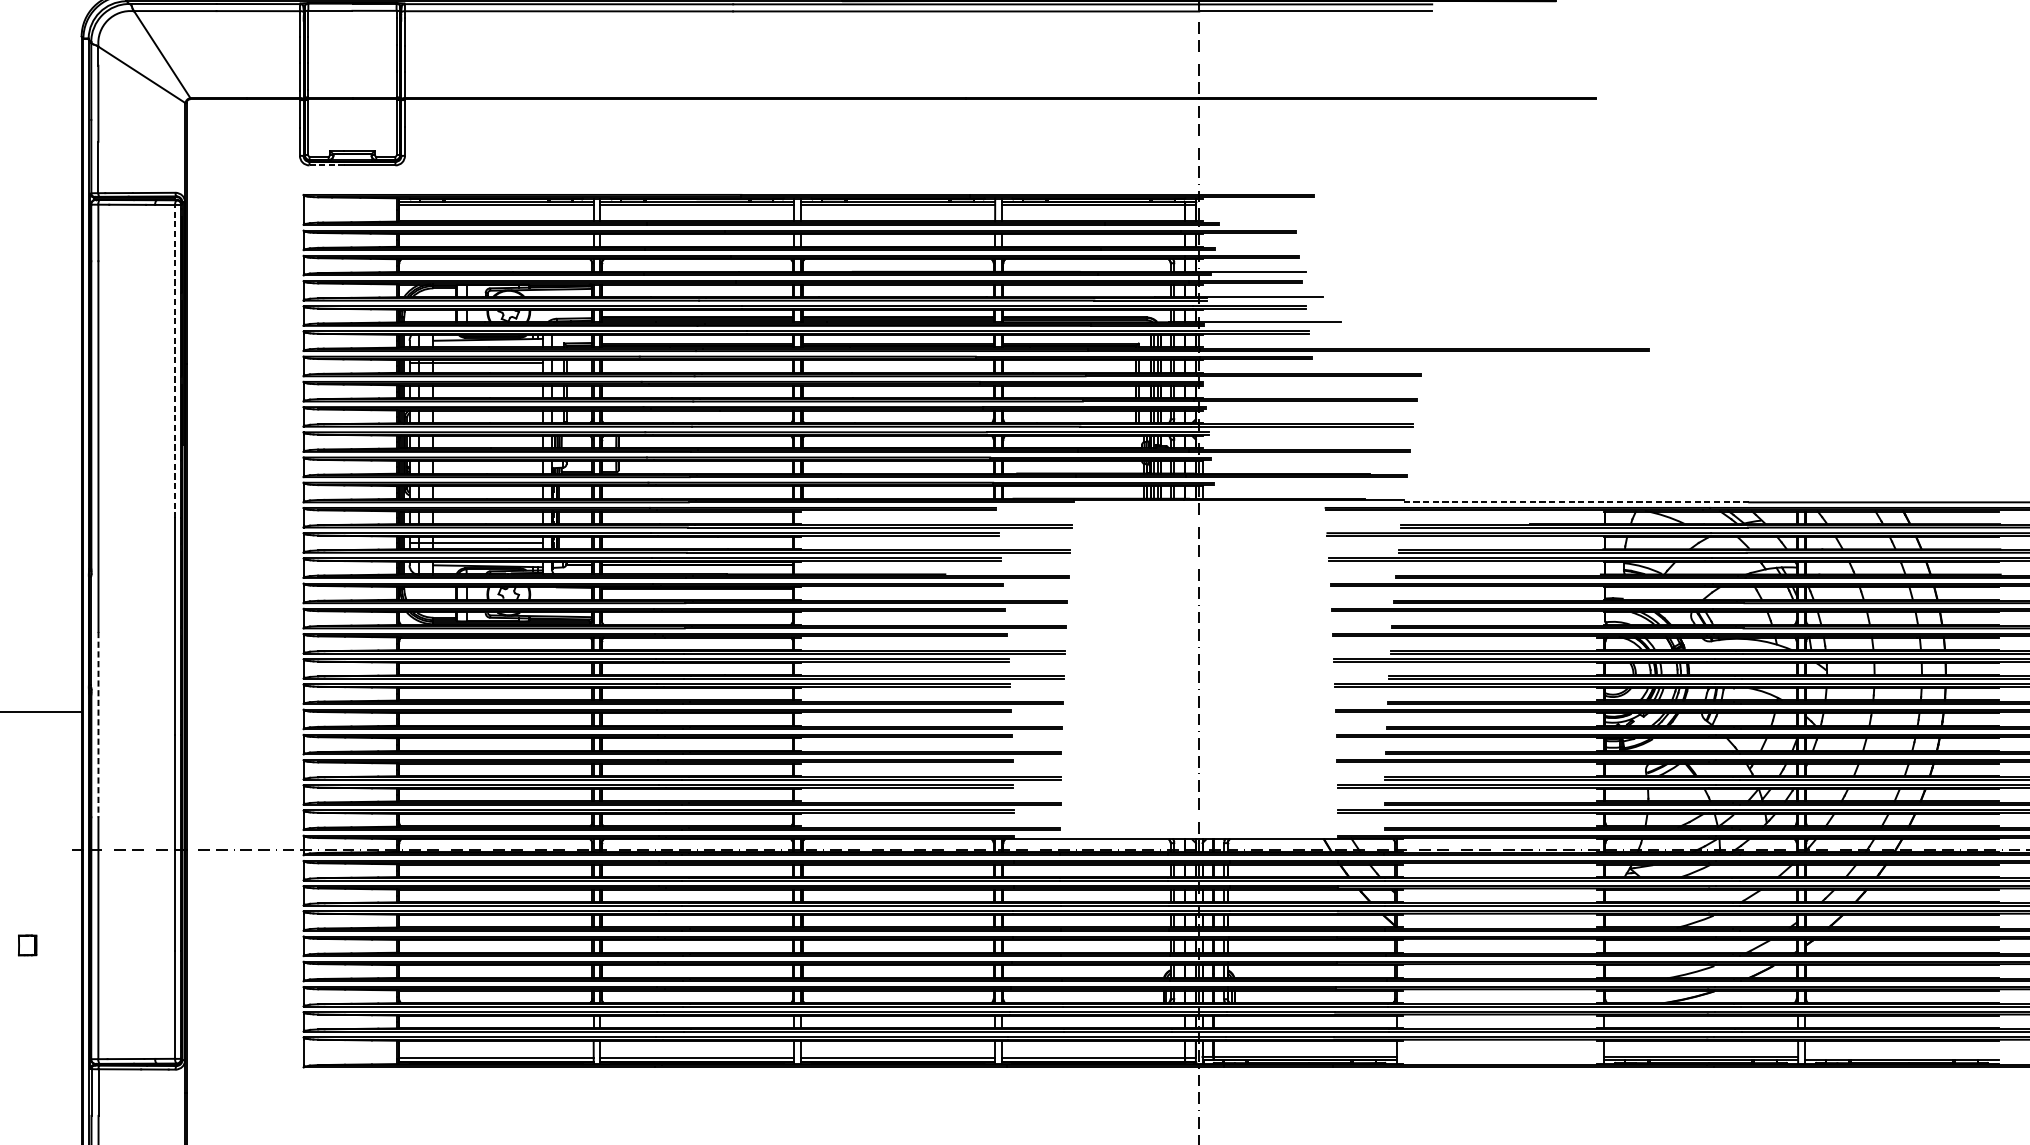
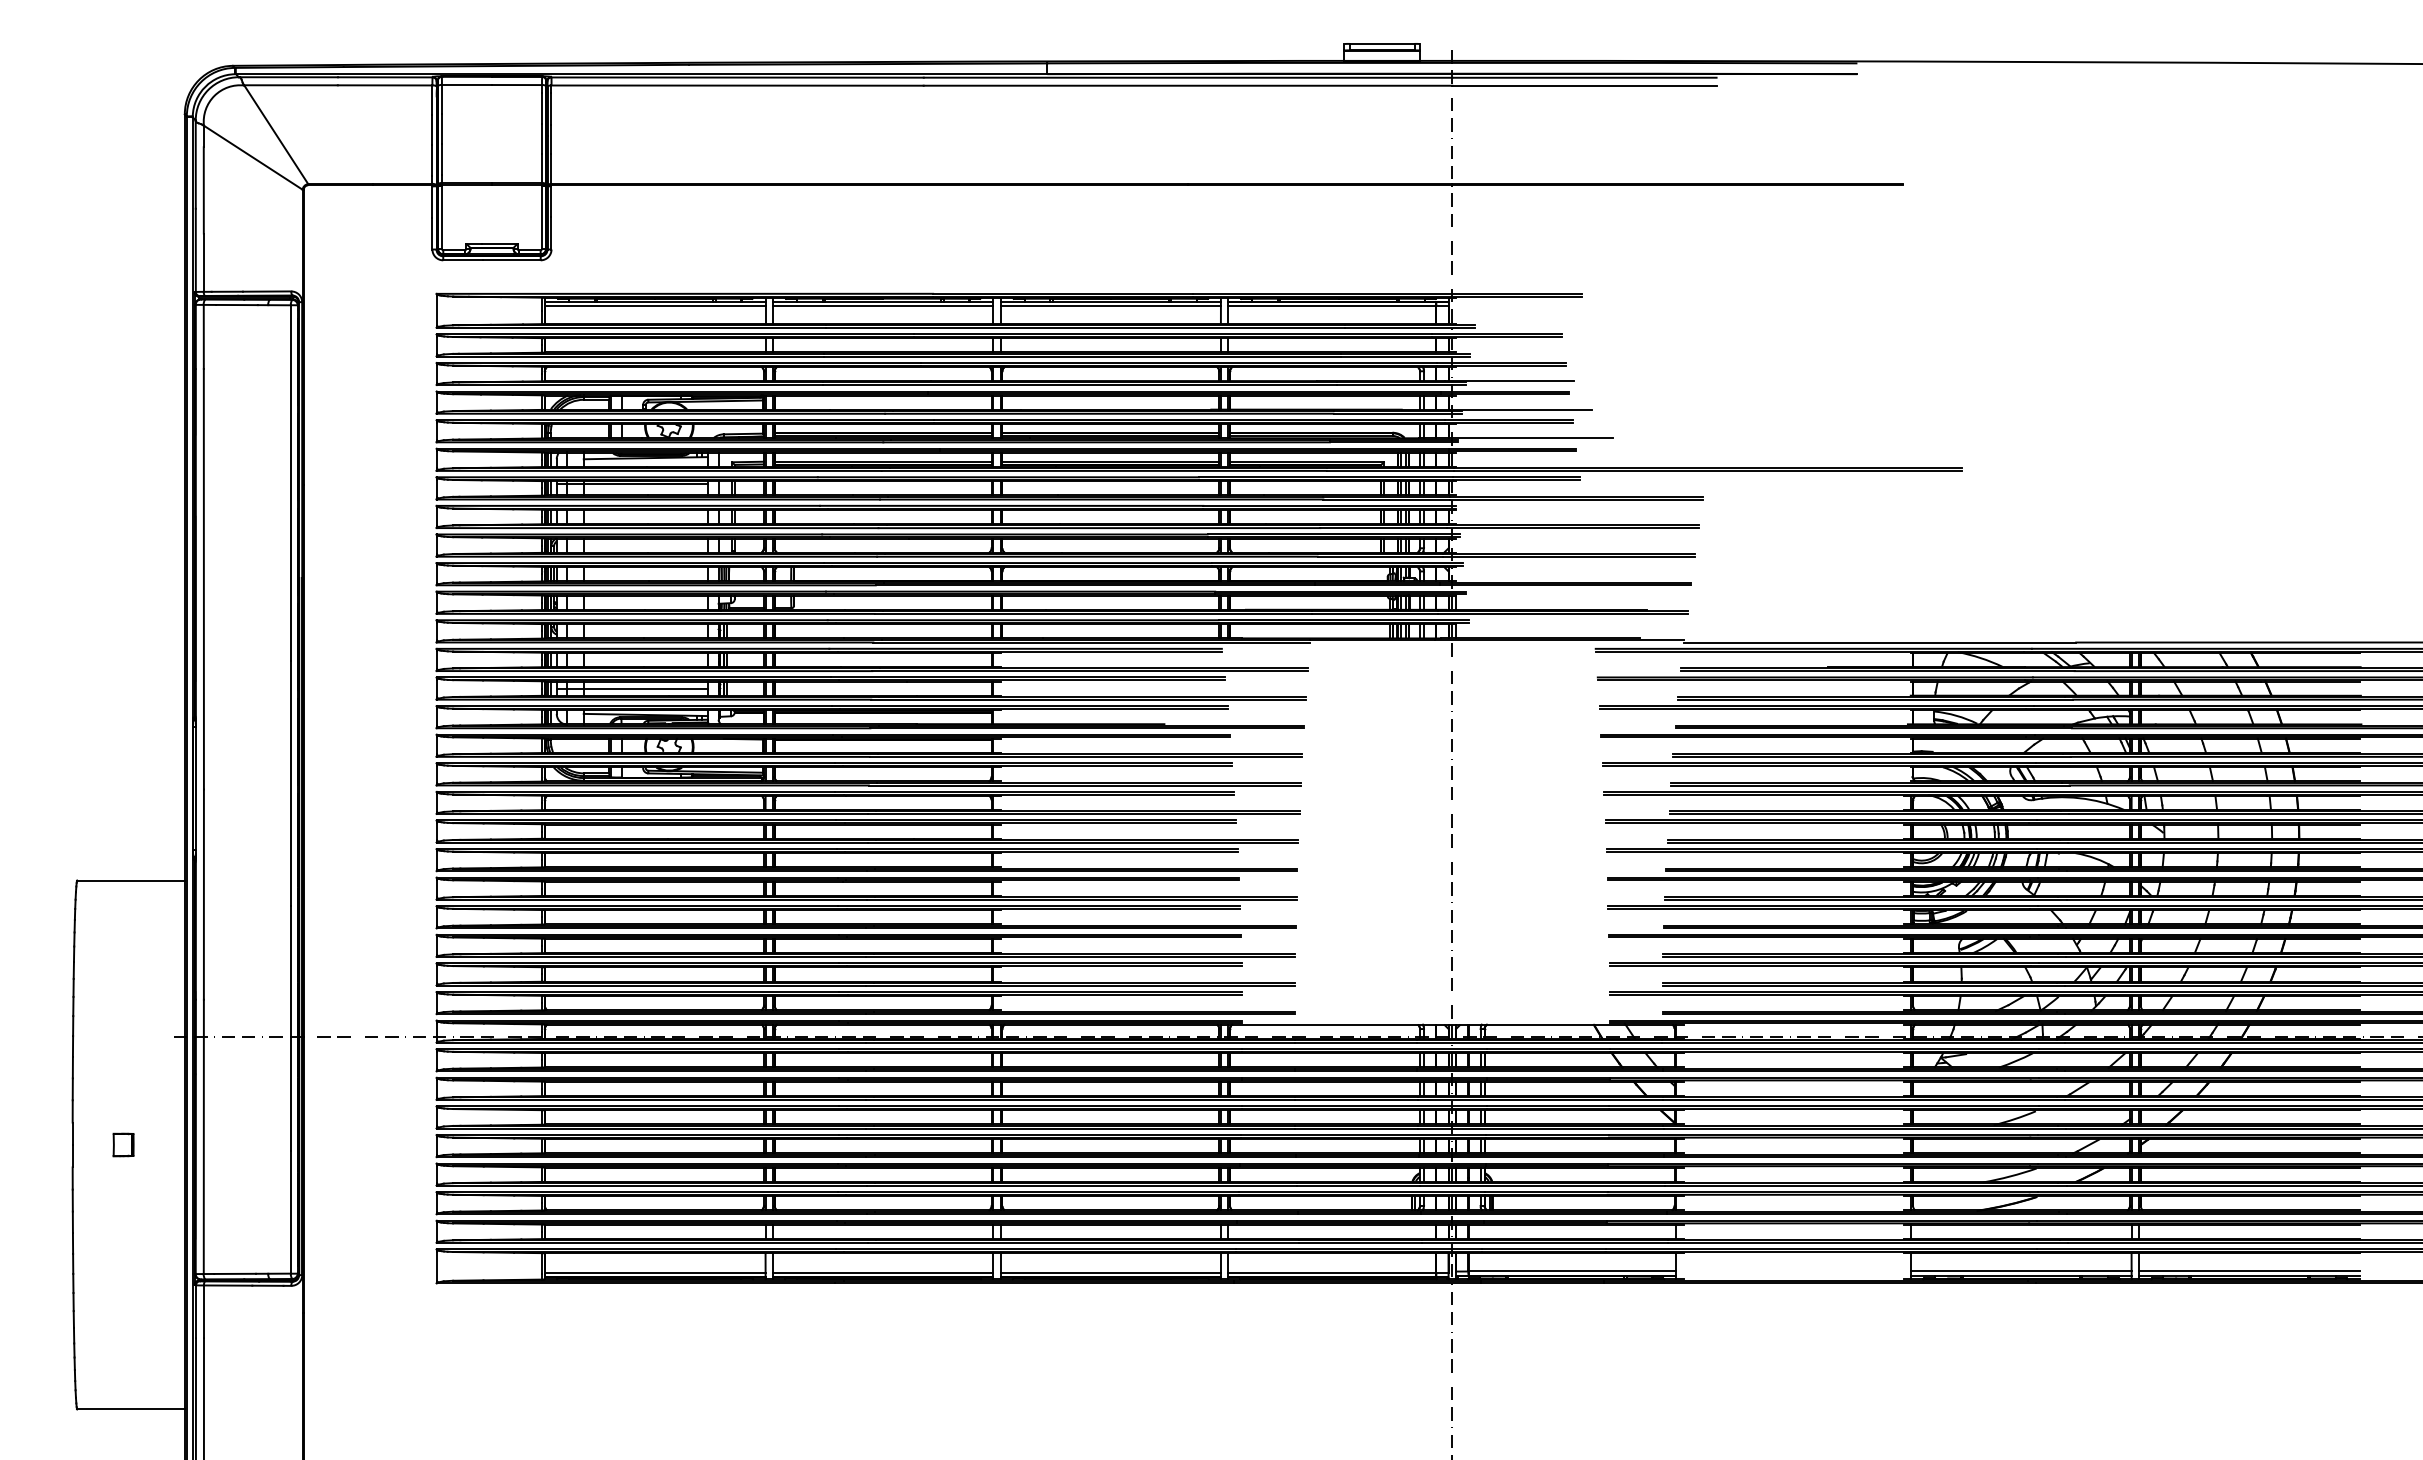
line: (327, 165) -> (463, 260), dashed -> solid
line: (174, 362) -> (290, 483), dashed -> solid
line: (1576, 502) -> (1880, 642), dashed -> solid
line: (98, 725) -> (203, 895), dashed -> solid
line: (1902, 1056) -> (2249, 1271), added

